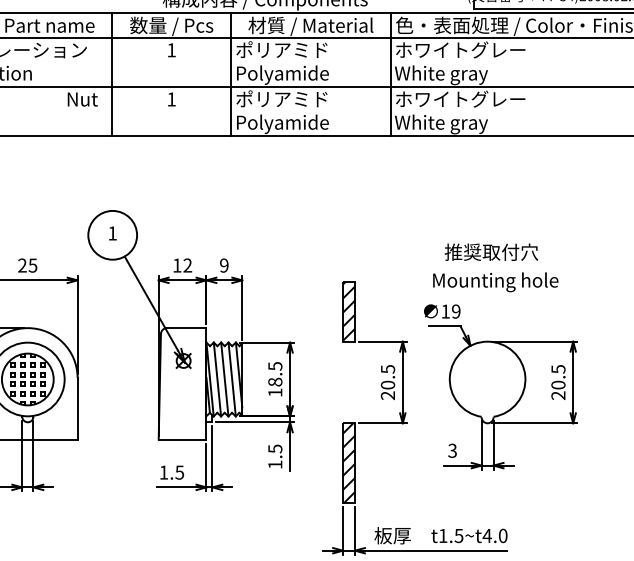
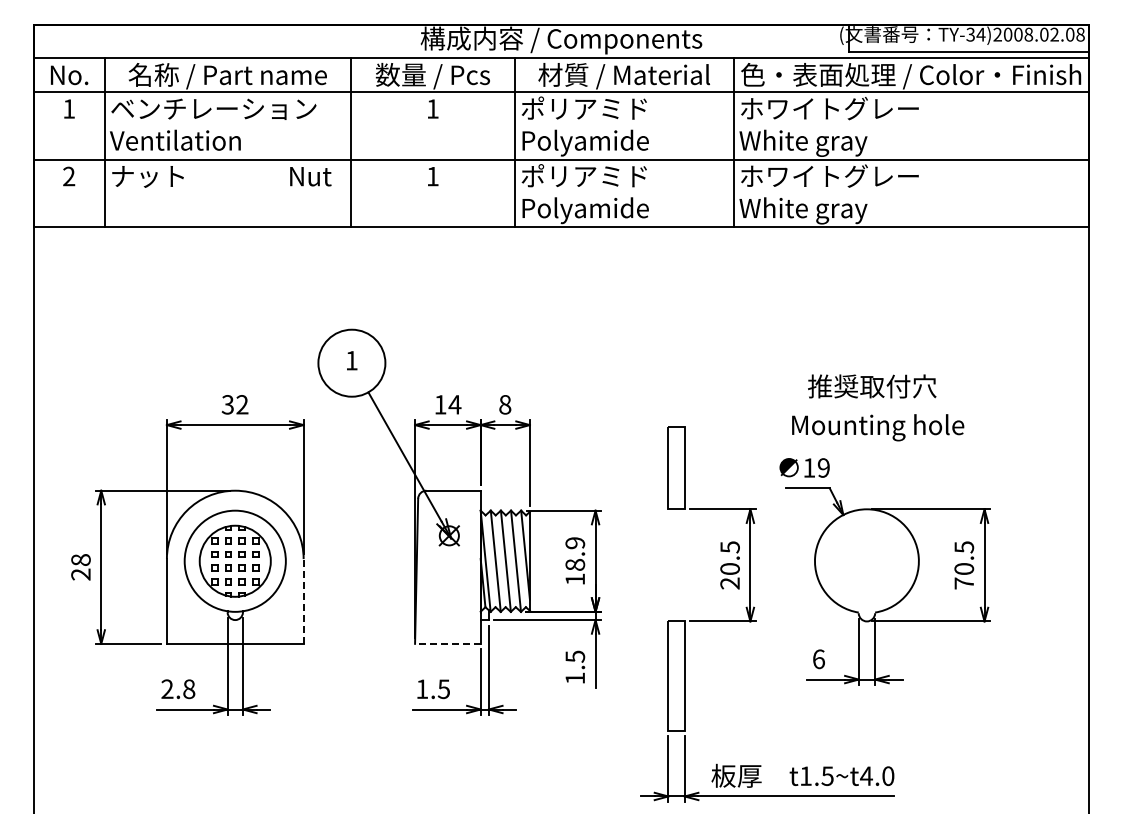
text: (27, 265) -> (234, 404), 25 -> 32
text: (187, 265) -> (454, 404), 12 -> 14
text: (224, 265) -> (505, 404), 9 -> 8
hatch: (348, 311) -> (676, 467), removed
text: (275, 366) -> (575, 543), 18.5 -> 18.9
text: (557, 395) -> (963, 583), 20.5 -> 70.5
line: (77, 408) -> (303, 600), solid -> dashed
line: (182, 439) -> (447, 643), solid -> dashed
text: (452, 450) -> (818, 659), 3 -> 6
hatch: (348, 462) -> (676, 675), removed

